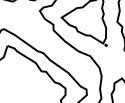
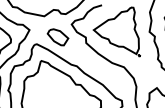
part: (25, 23) -> (57, 37), added

